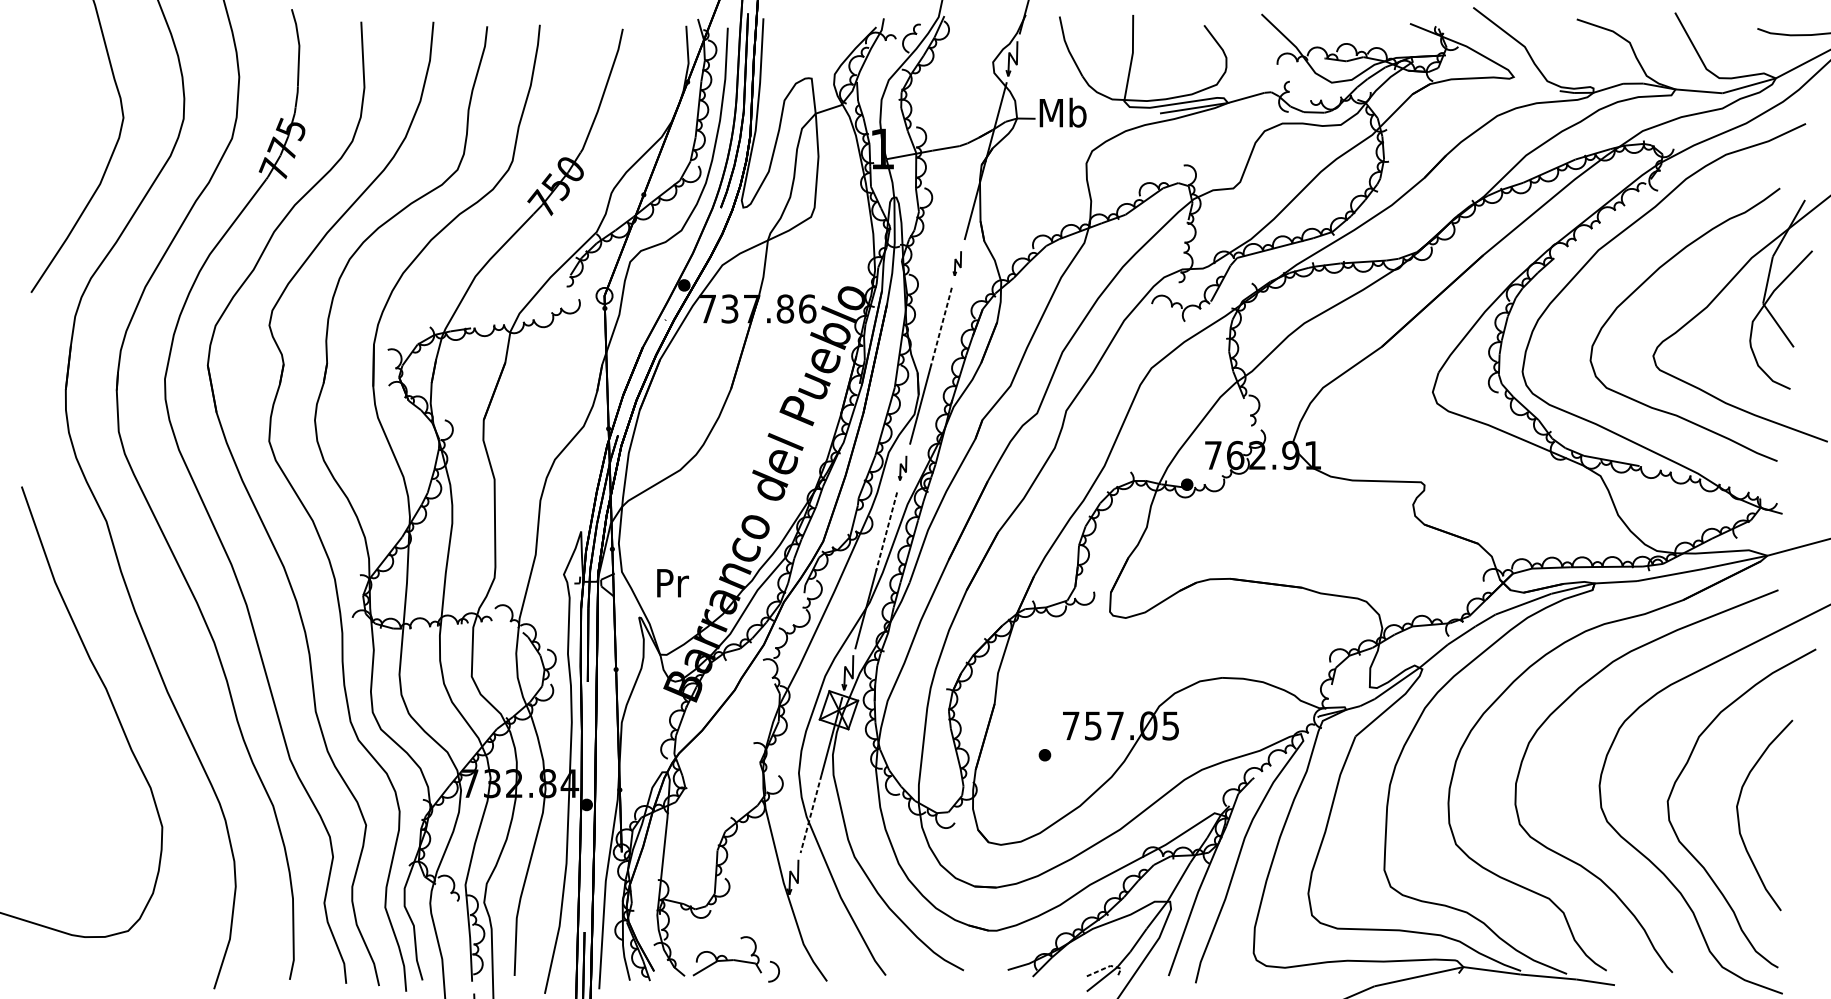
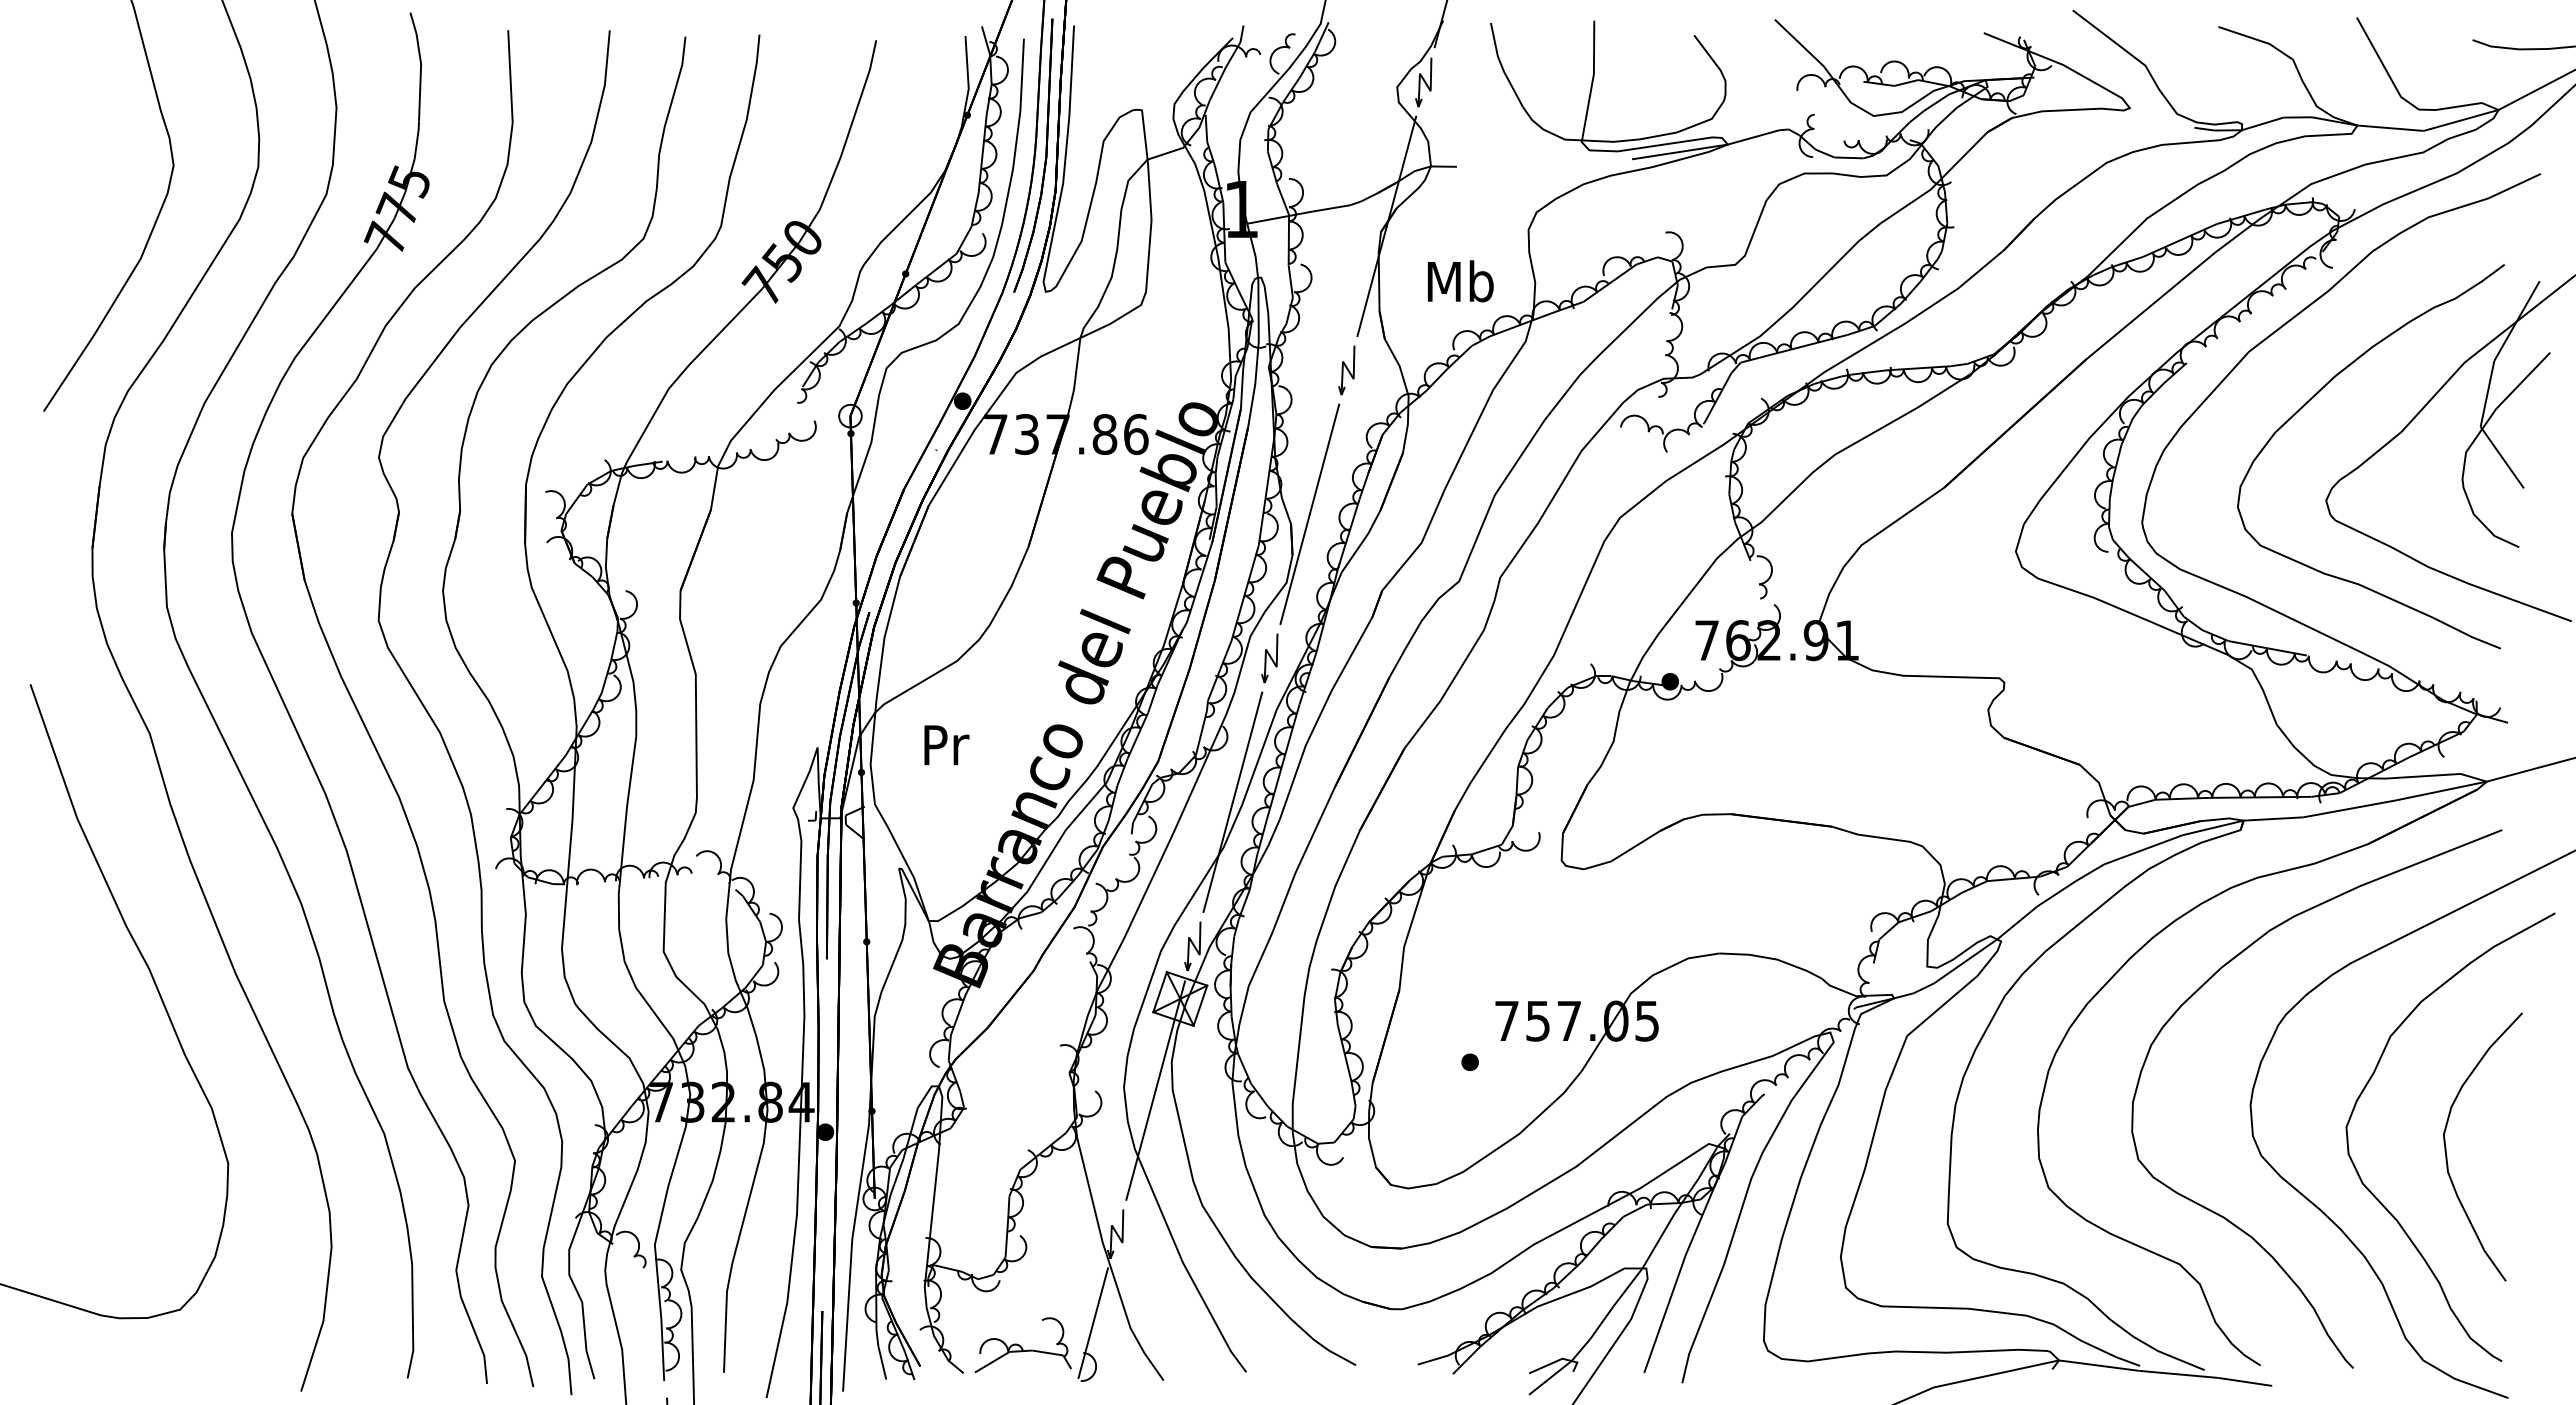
text: (1062, 112) -> (1460, 281), moved
part: (957, 263) -> (1346, 370), size x1.43
line: (941, 326) -> (1324, 459), dashed -> solid
part: (902, 468) -> (1269, 658), size x1.43
line: (886, 531) -> (1247, 747), dashed -> solid
text: (672, 583) -> (946, 745), moved
line: (811, 814) -> (1141, 1145), dashed -> solid
line: (776, 940) -> (1092, 1323), added
line: (1107, 967) -> (1558, 1360), dashed -> solid

